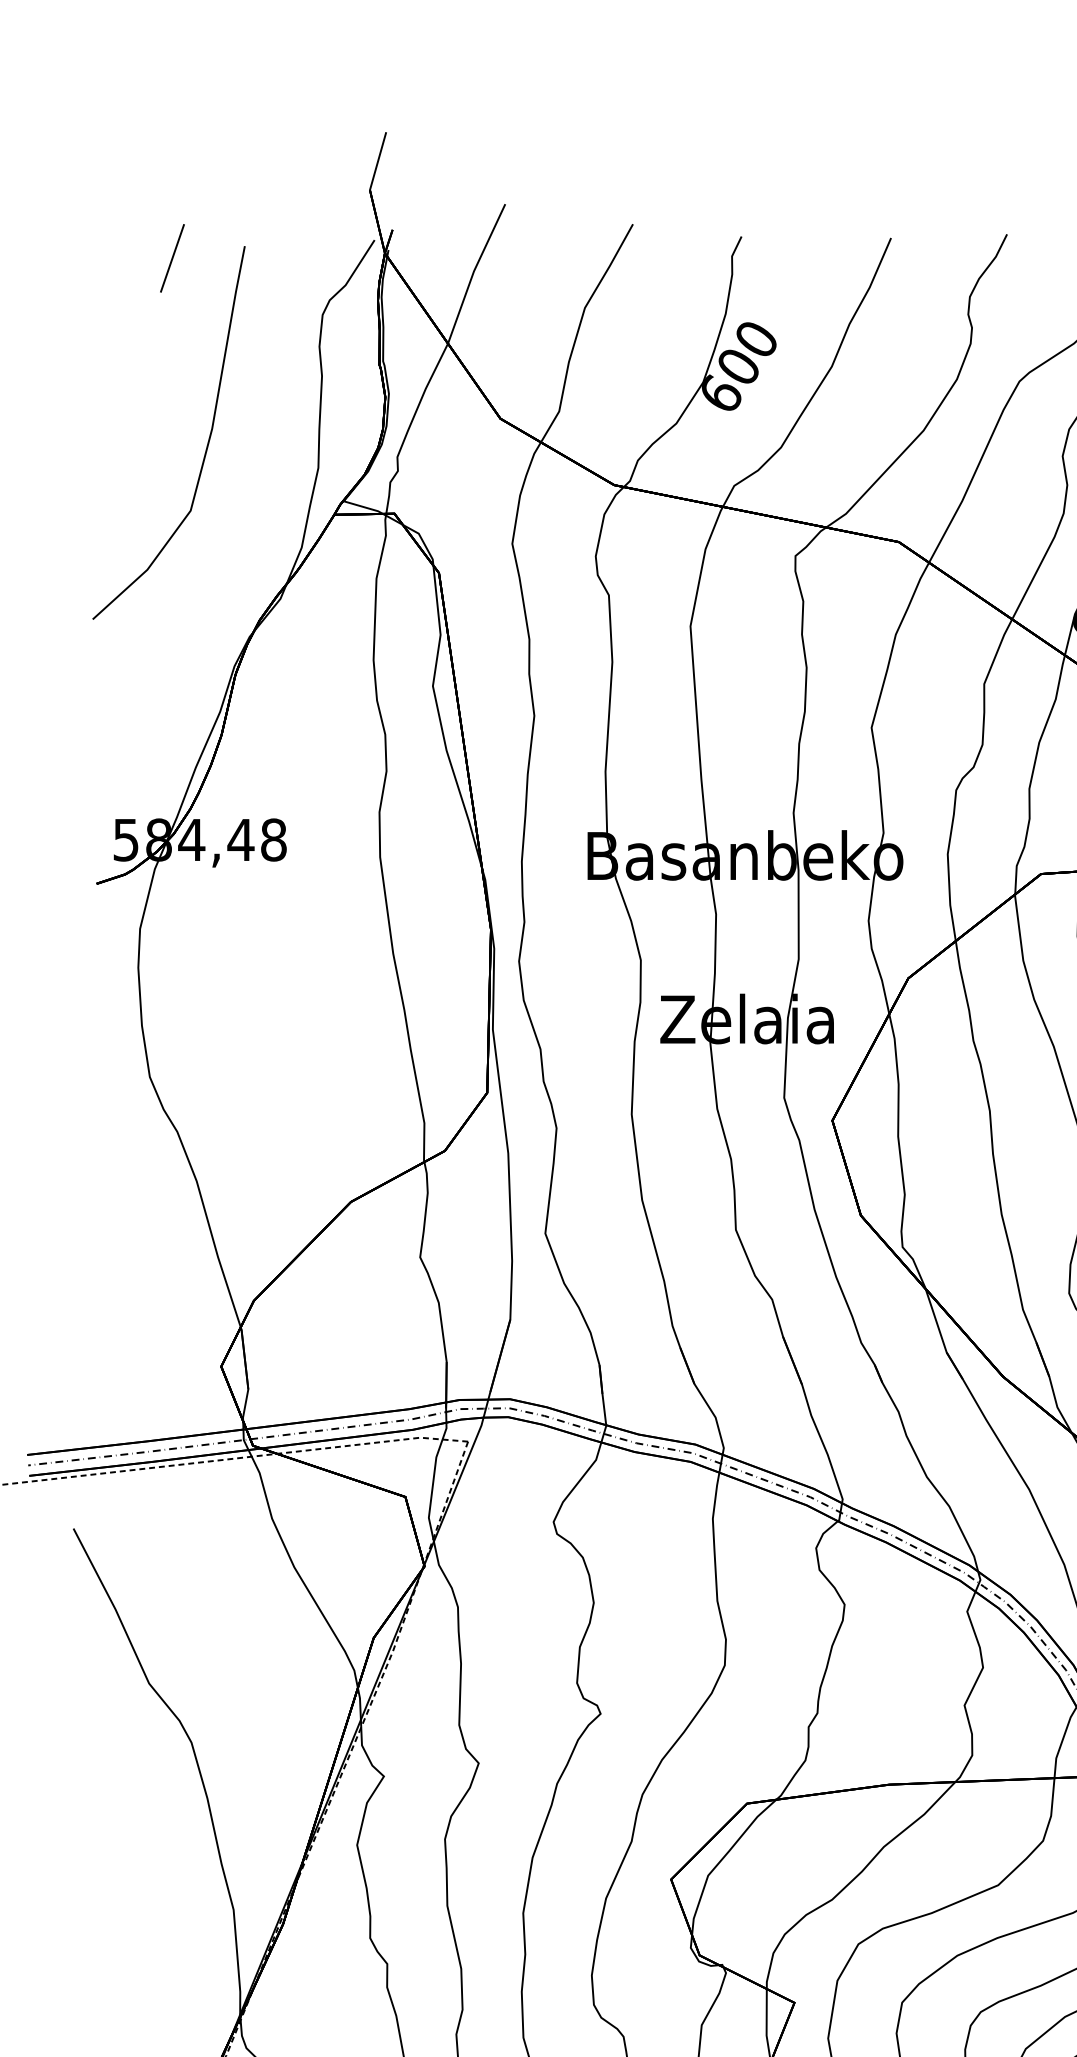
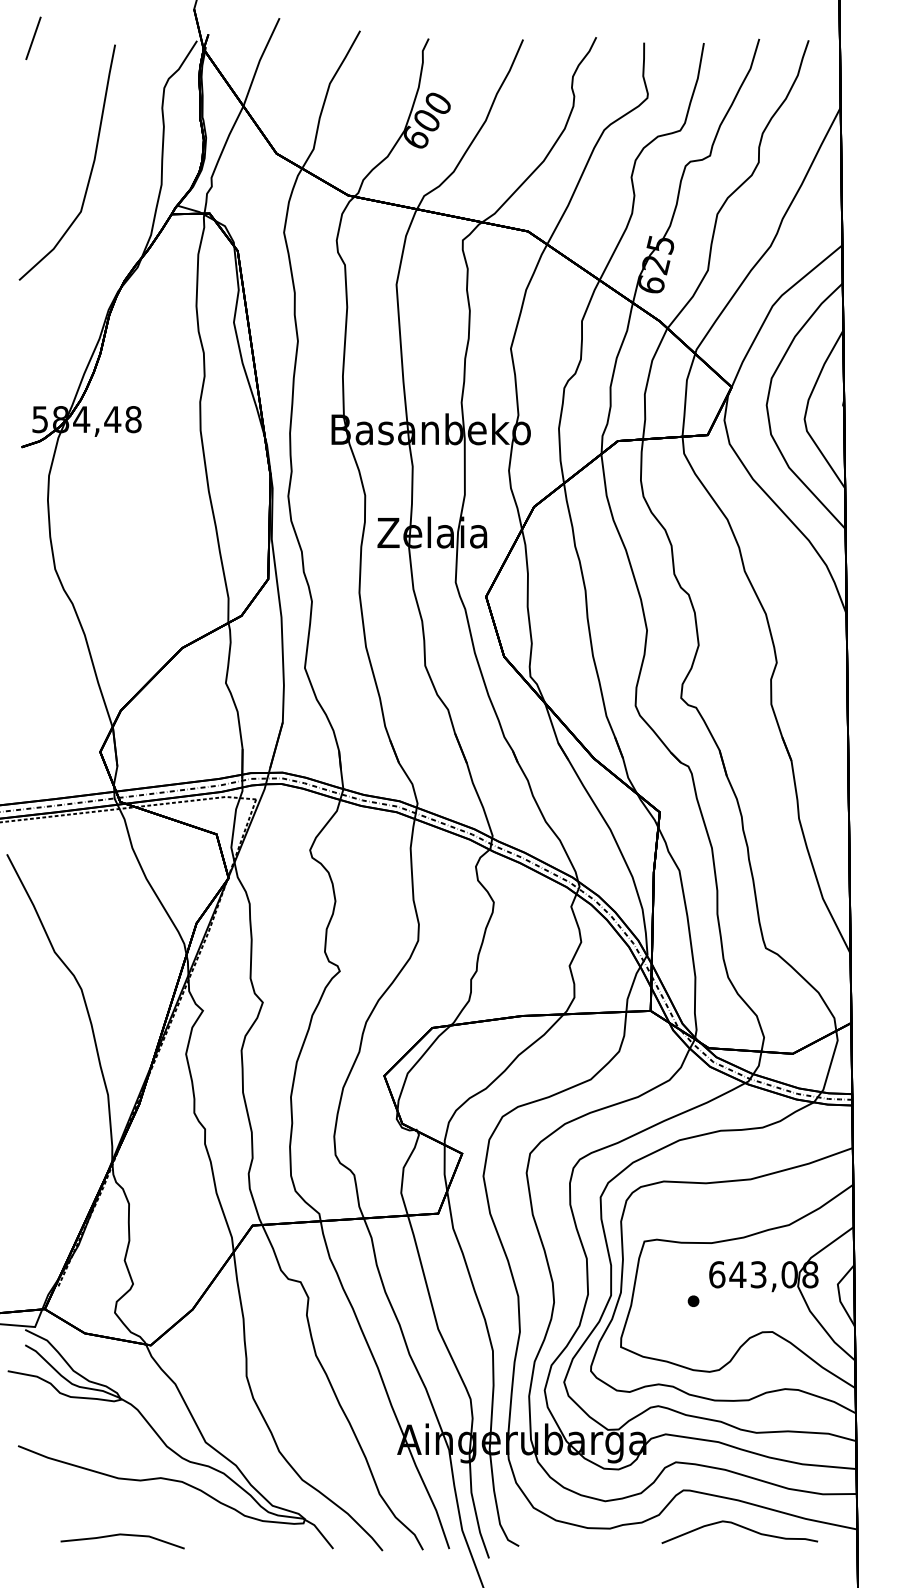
line: (172, 258) -> (33, 38), moved

